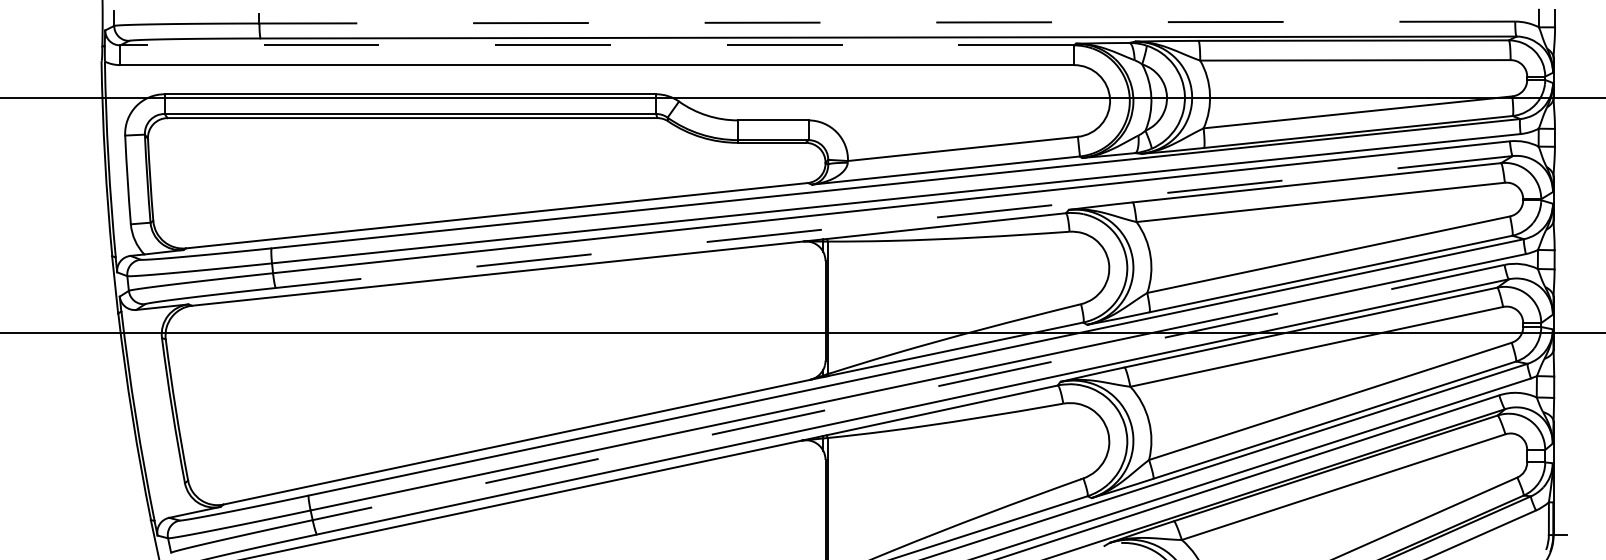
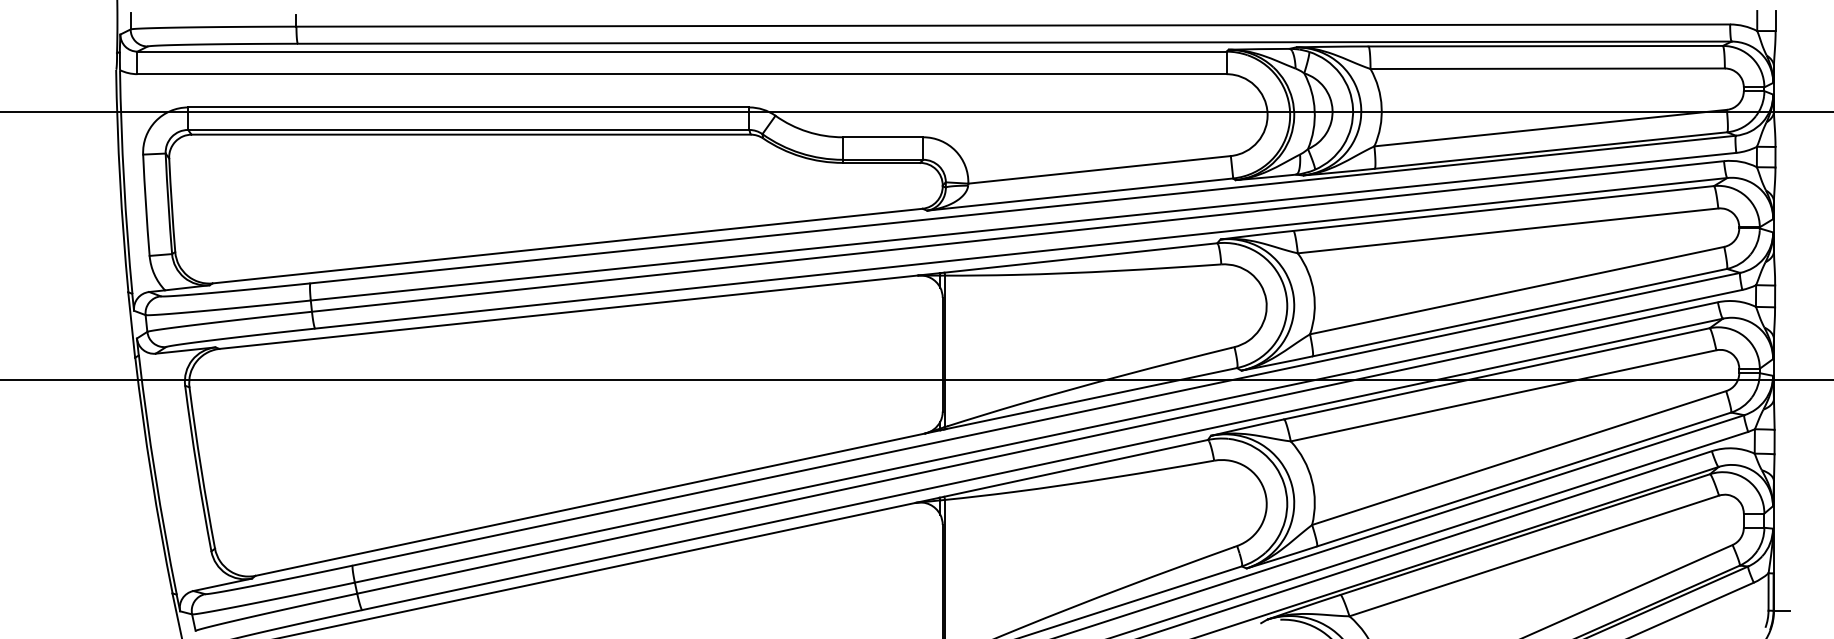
line: (887, 22) -> (1013, 25), dashed -> solid
line: (597, 45) -> (682, 51), dashed -> solid
line: (893, 222) -> (1020, 253), dashed -> solid
line: (908, 392) -> (1037, 448), dashed -> solid

